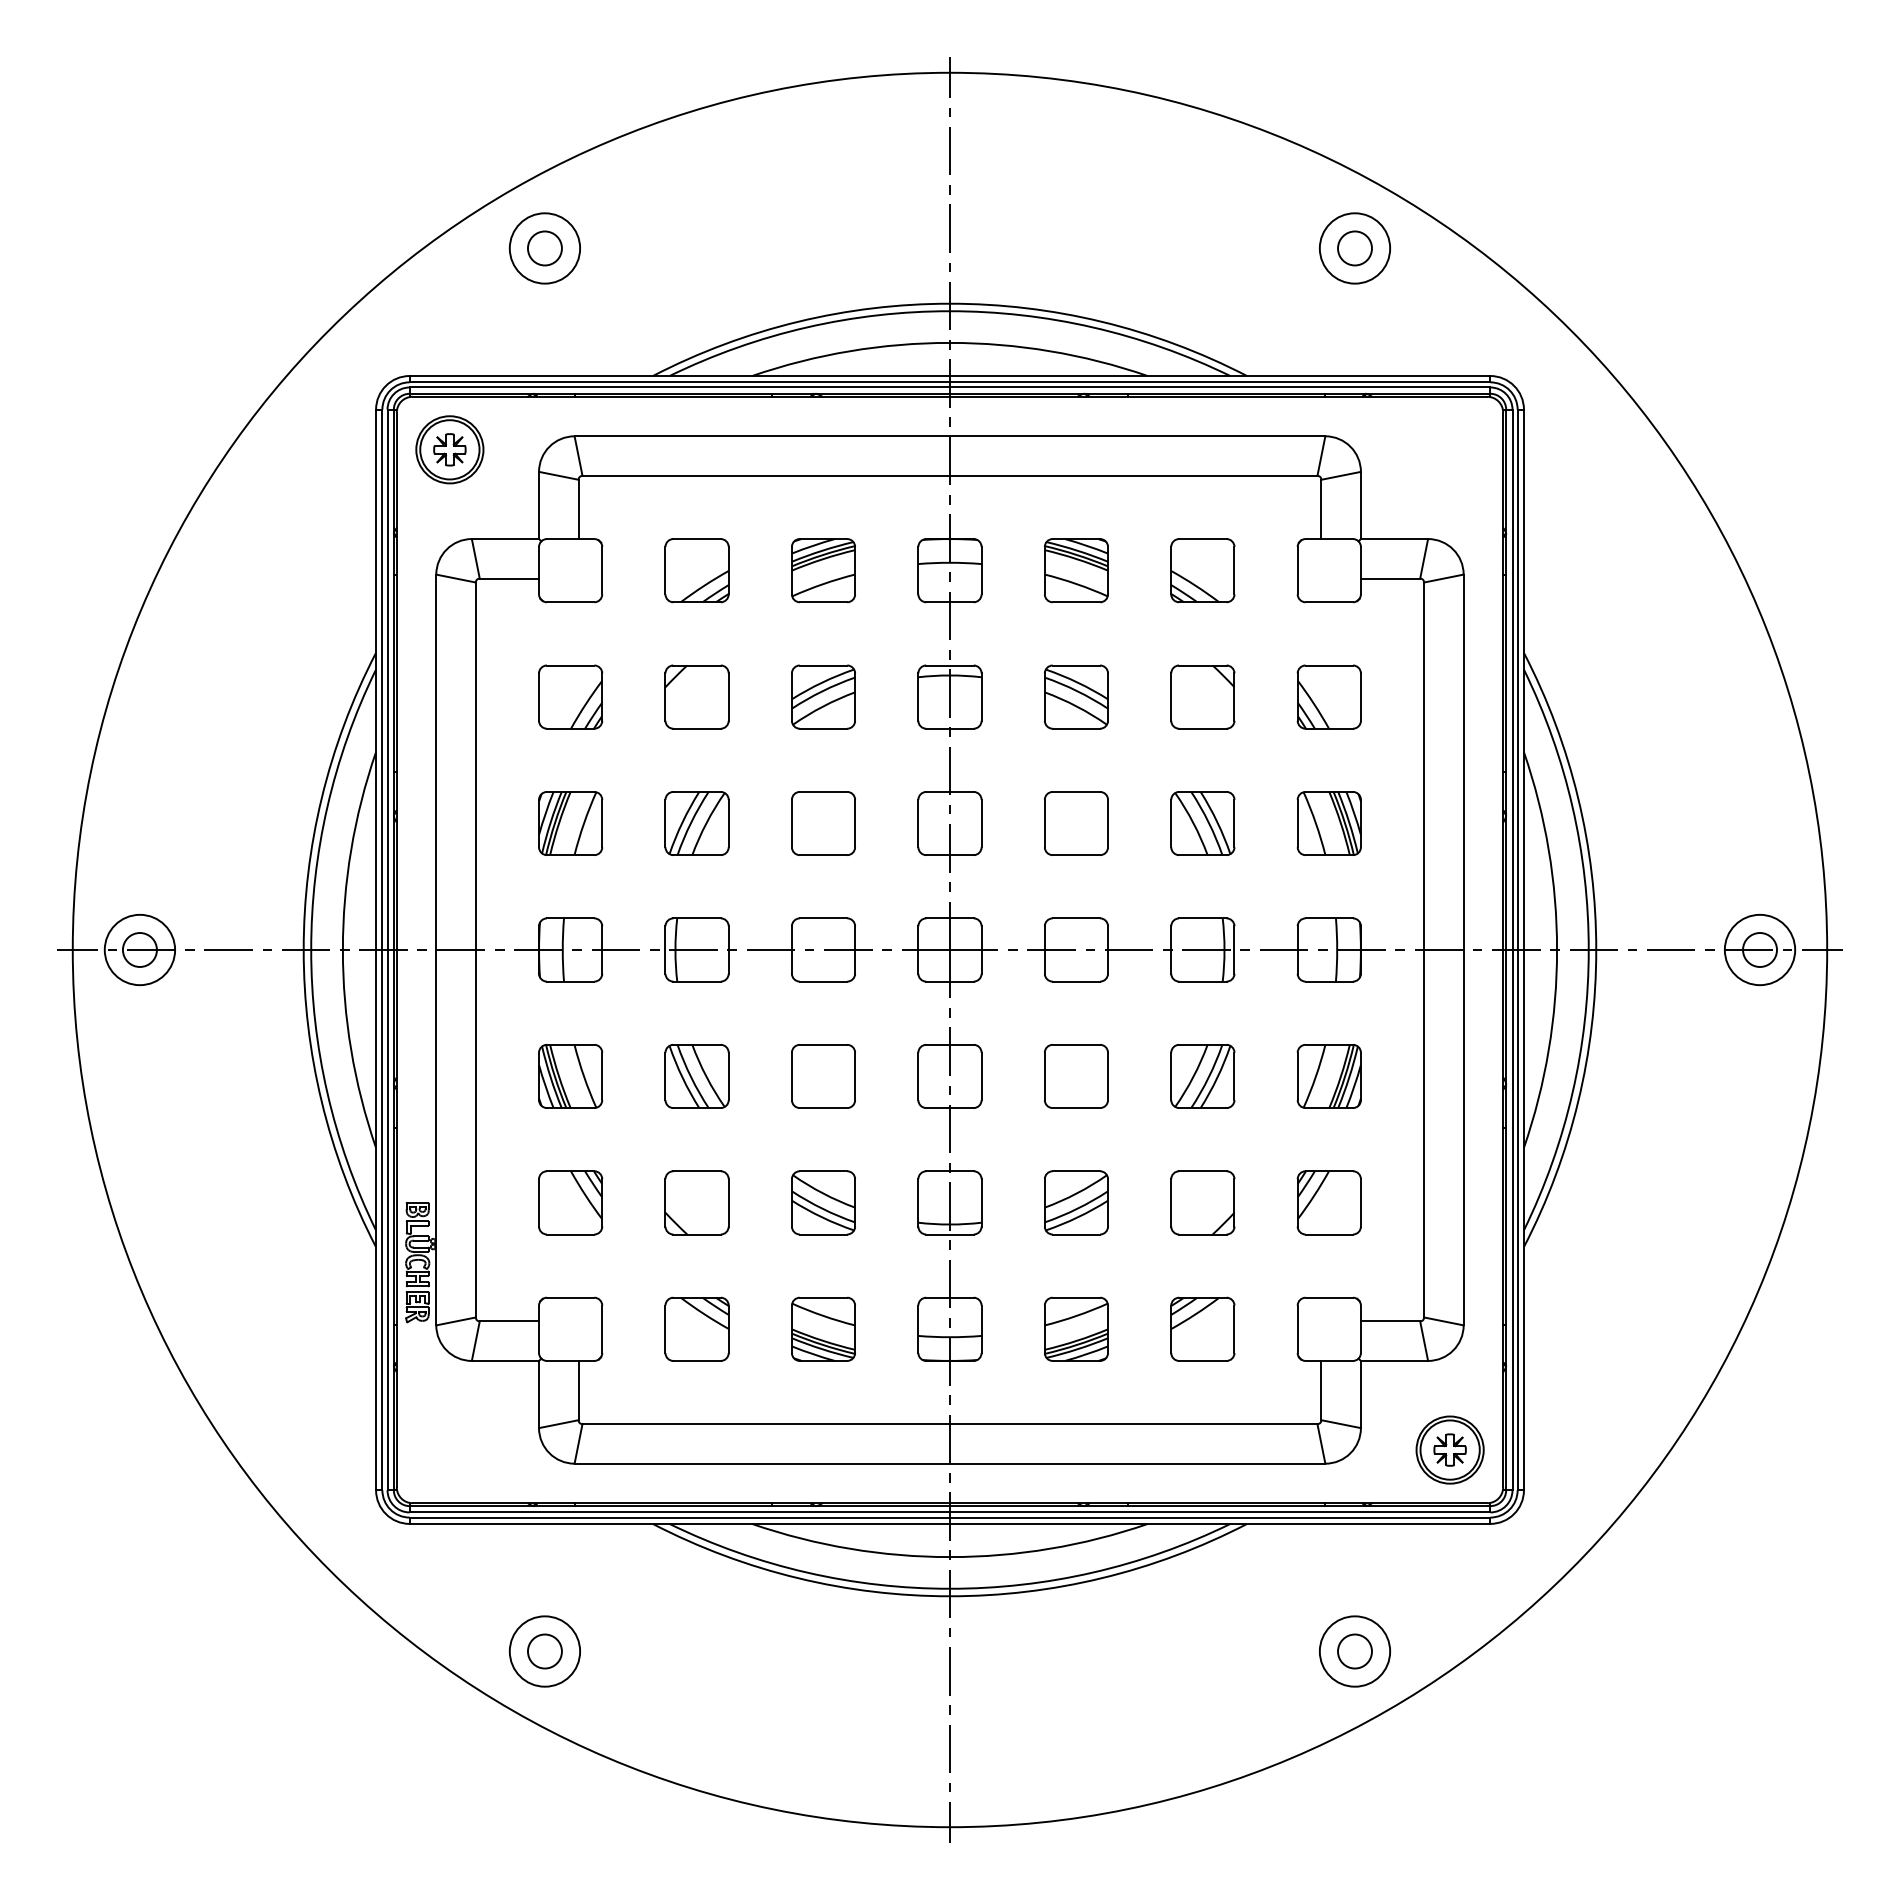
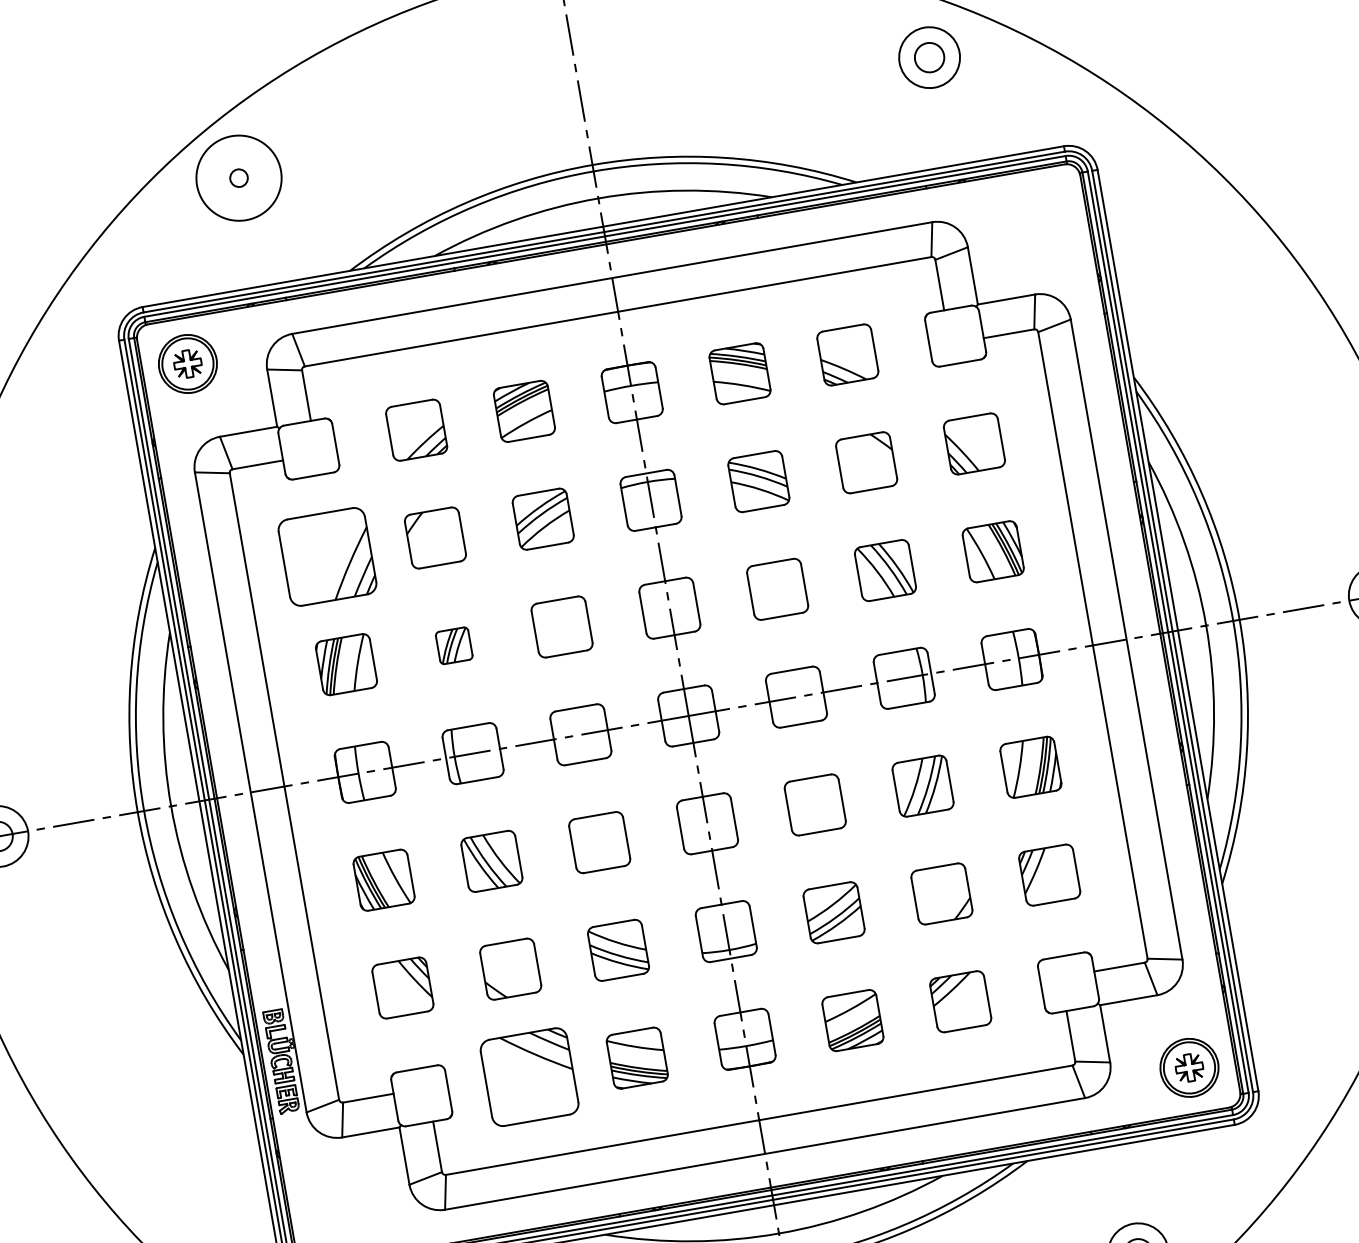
circle: (544, 248) -> (238, 178), size x0.6
circle: (544, 248) -> (238, 178), size x1.4
part: (570, 696) -> (327, 556), size x1.6
part: (696, 823) -> (453, 645), size x0.6
part: (696, 1328) -> (528, 1076), size x1.6

